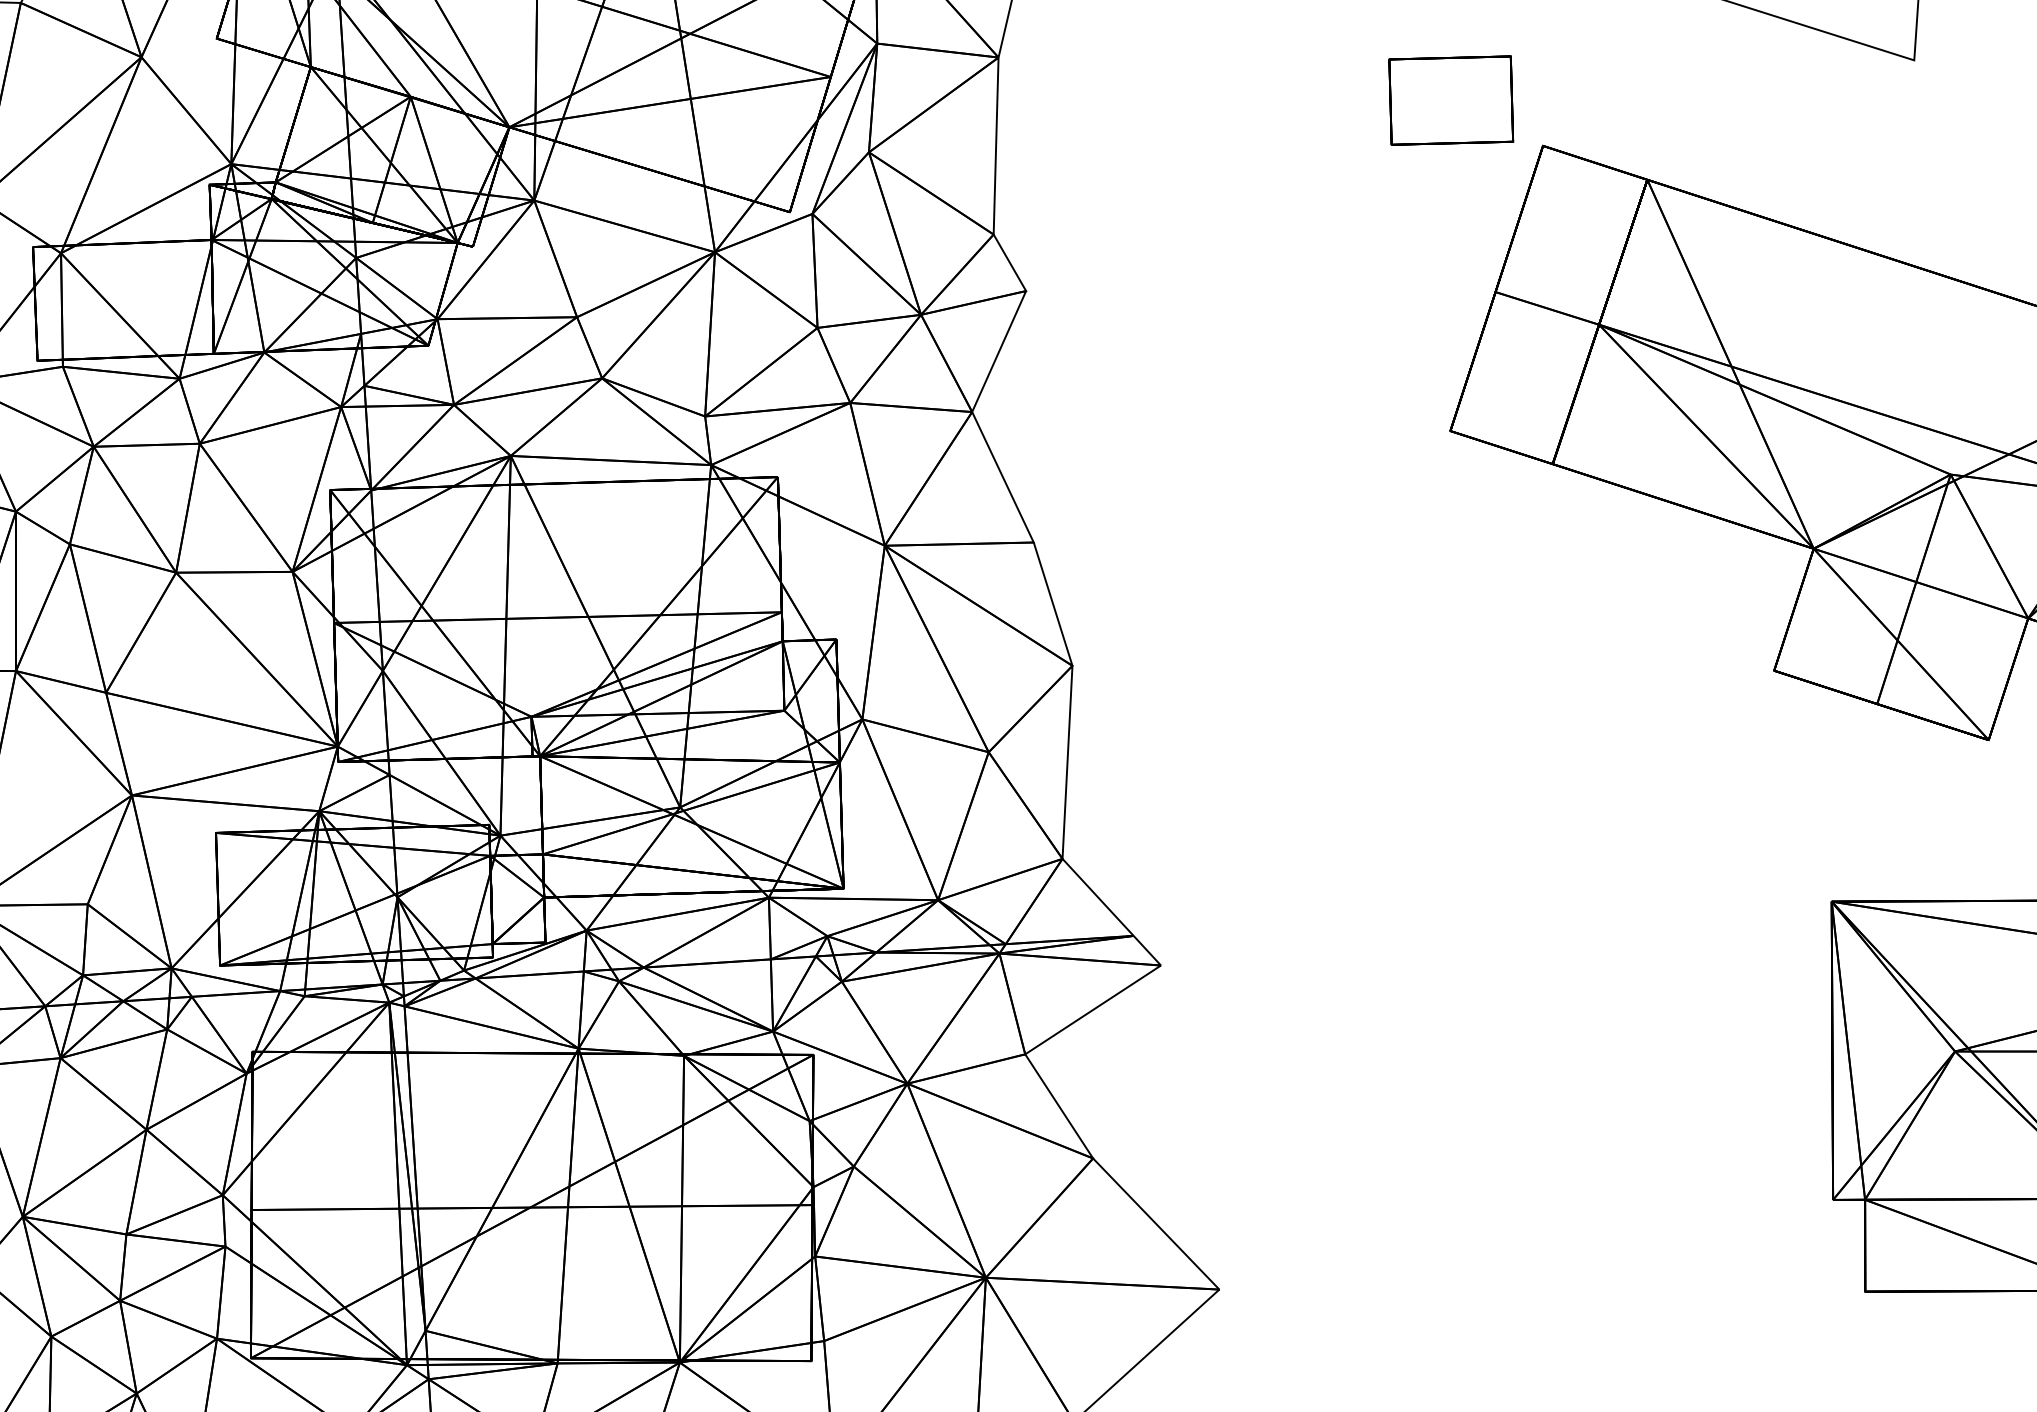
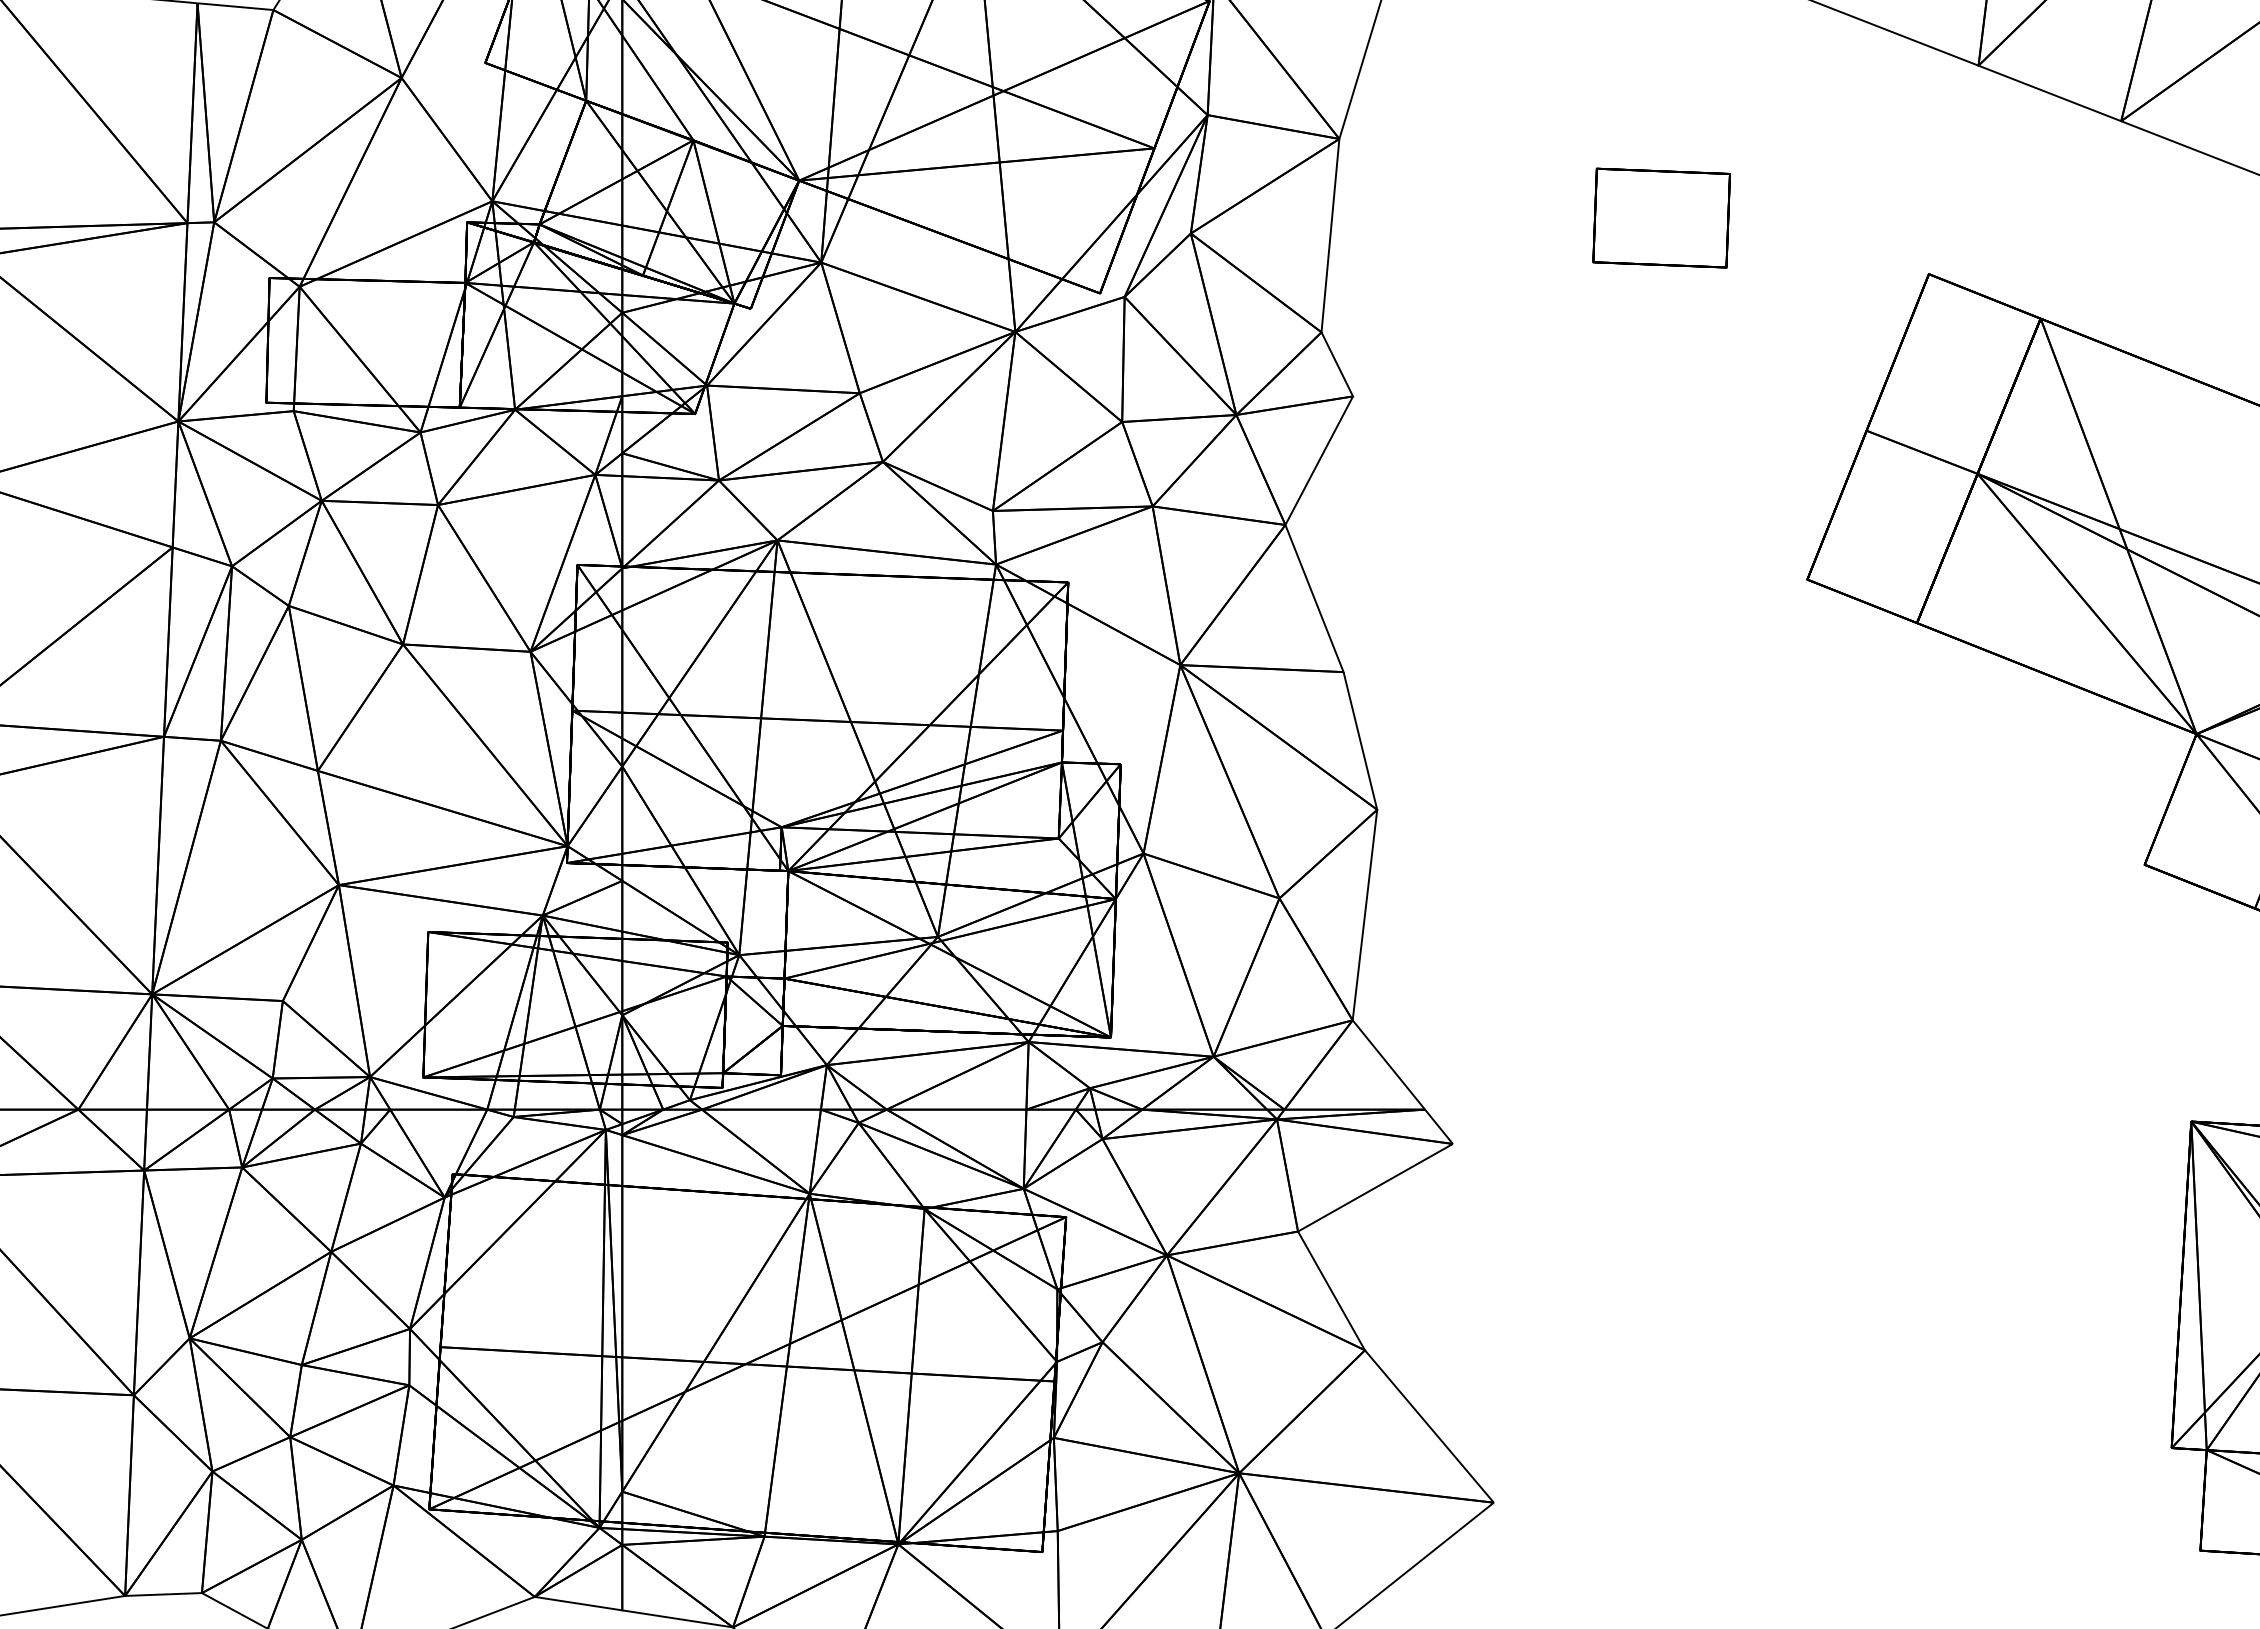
part: (1451, 100) -> (1661, 217), moved

